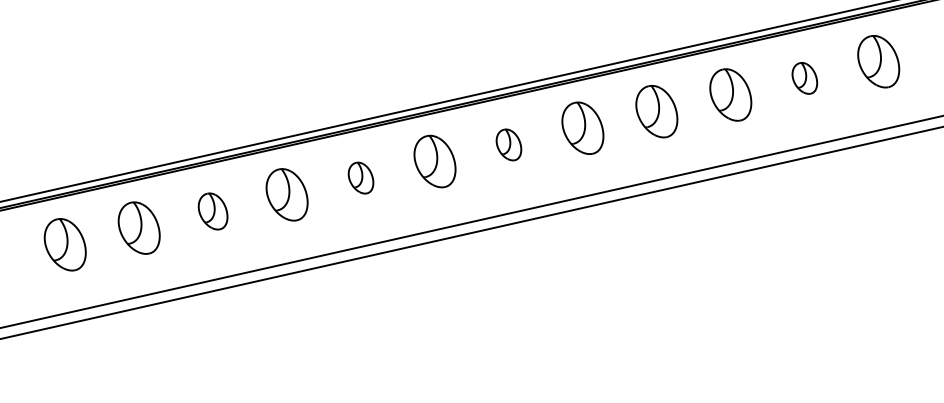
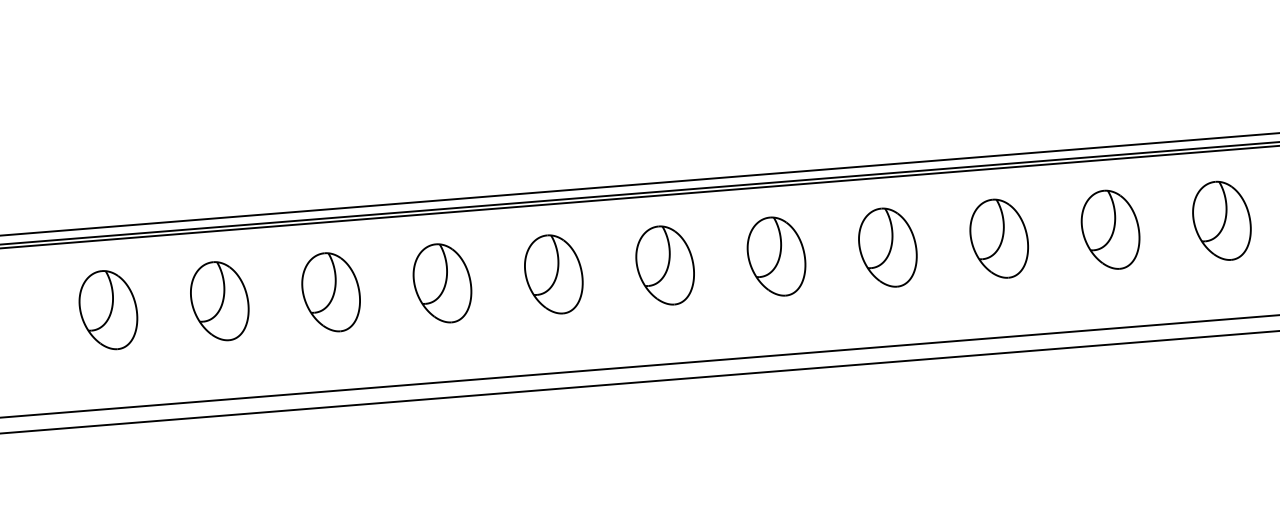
part: (804, 78) -> (1221, 220), size x1.67
part: (508, 144) -> (776, 255), size x1.67
part: (360, 177) -> (553, 273), size x1.67
part: (212, 211) -> (330, 291), size x1.43

